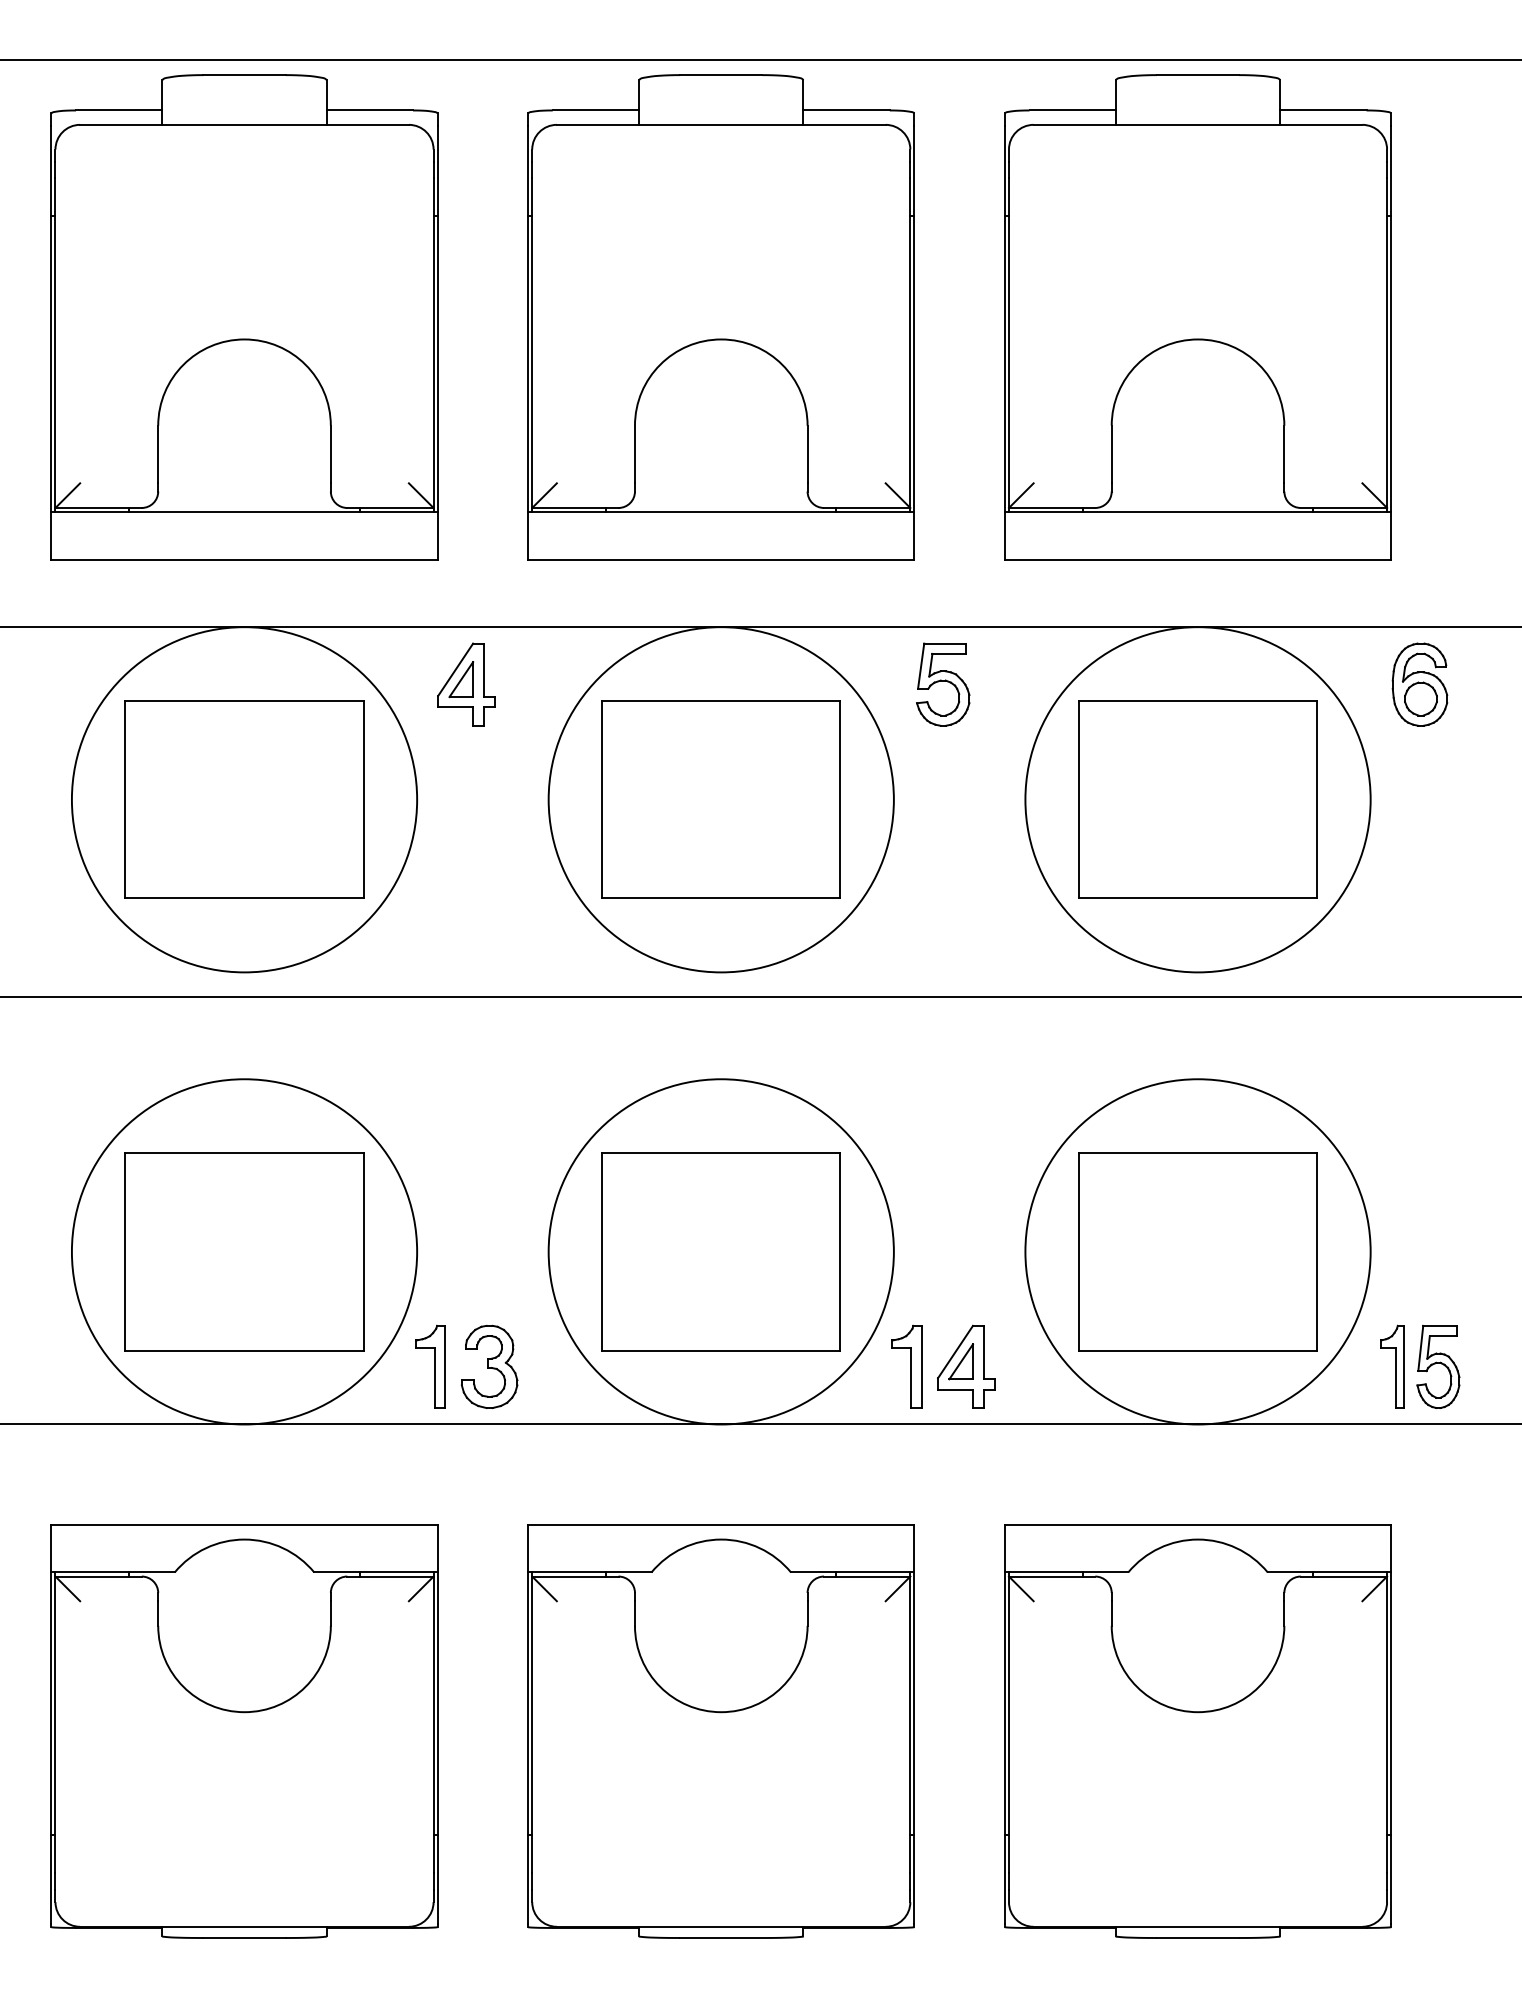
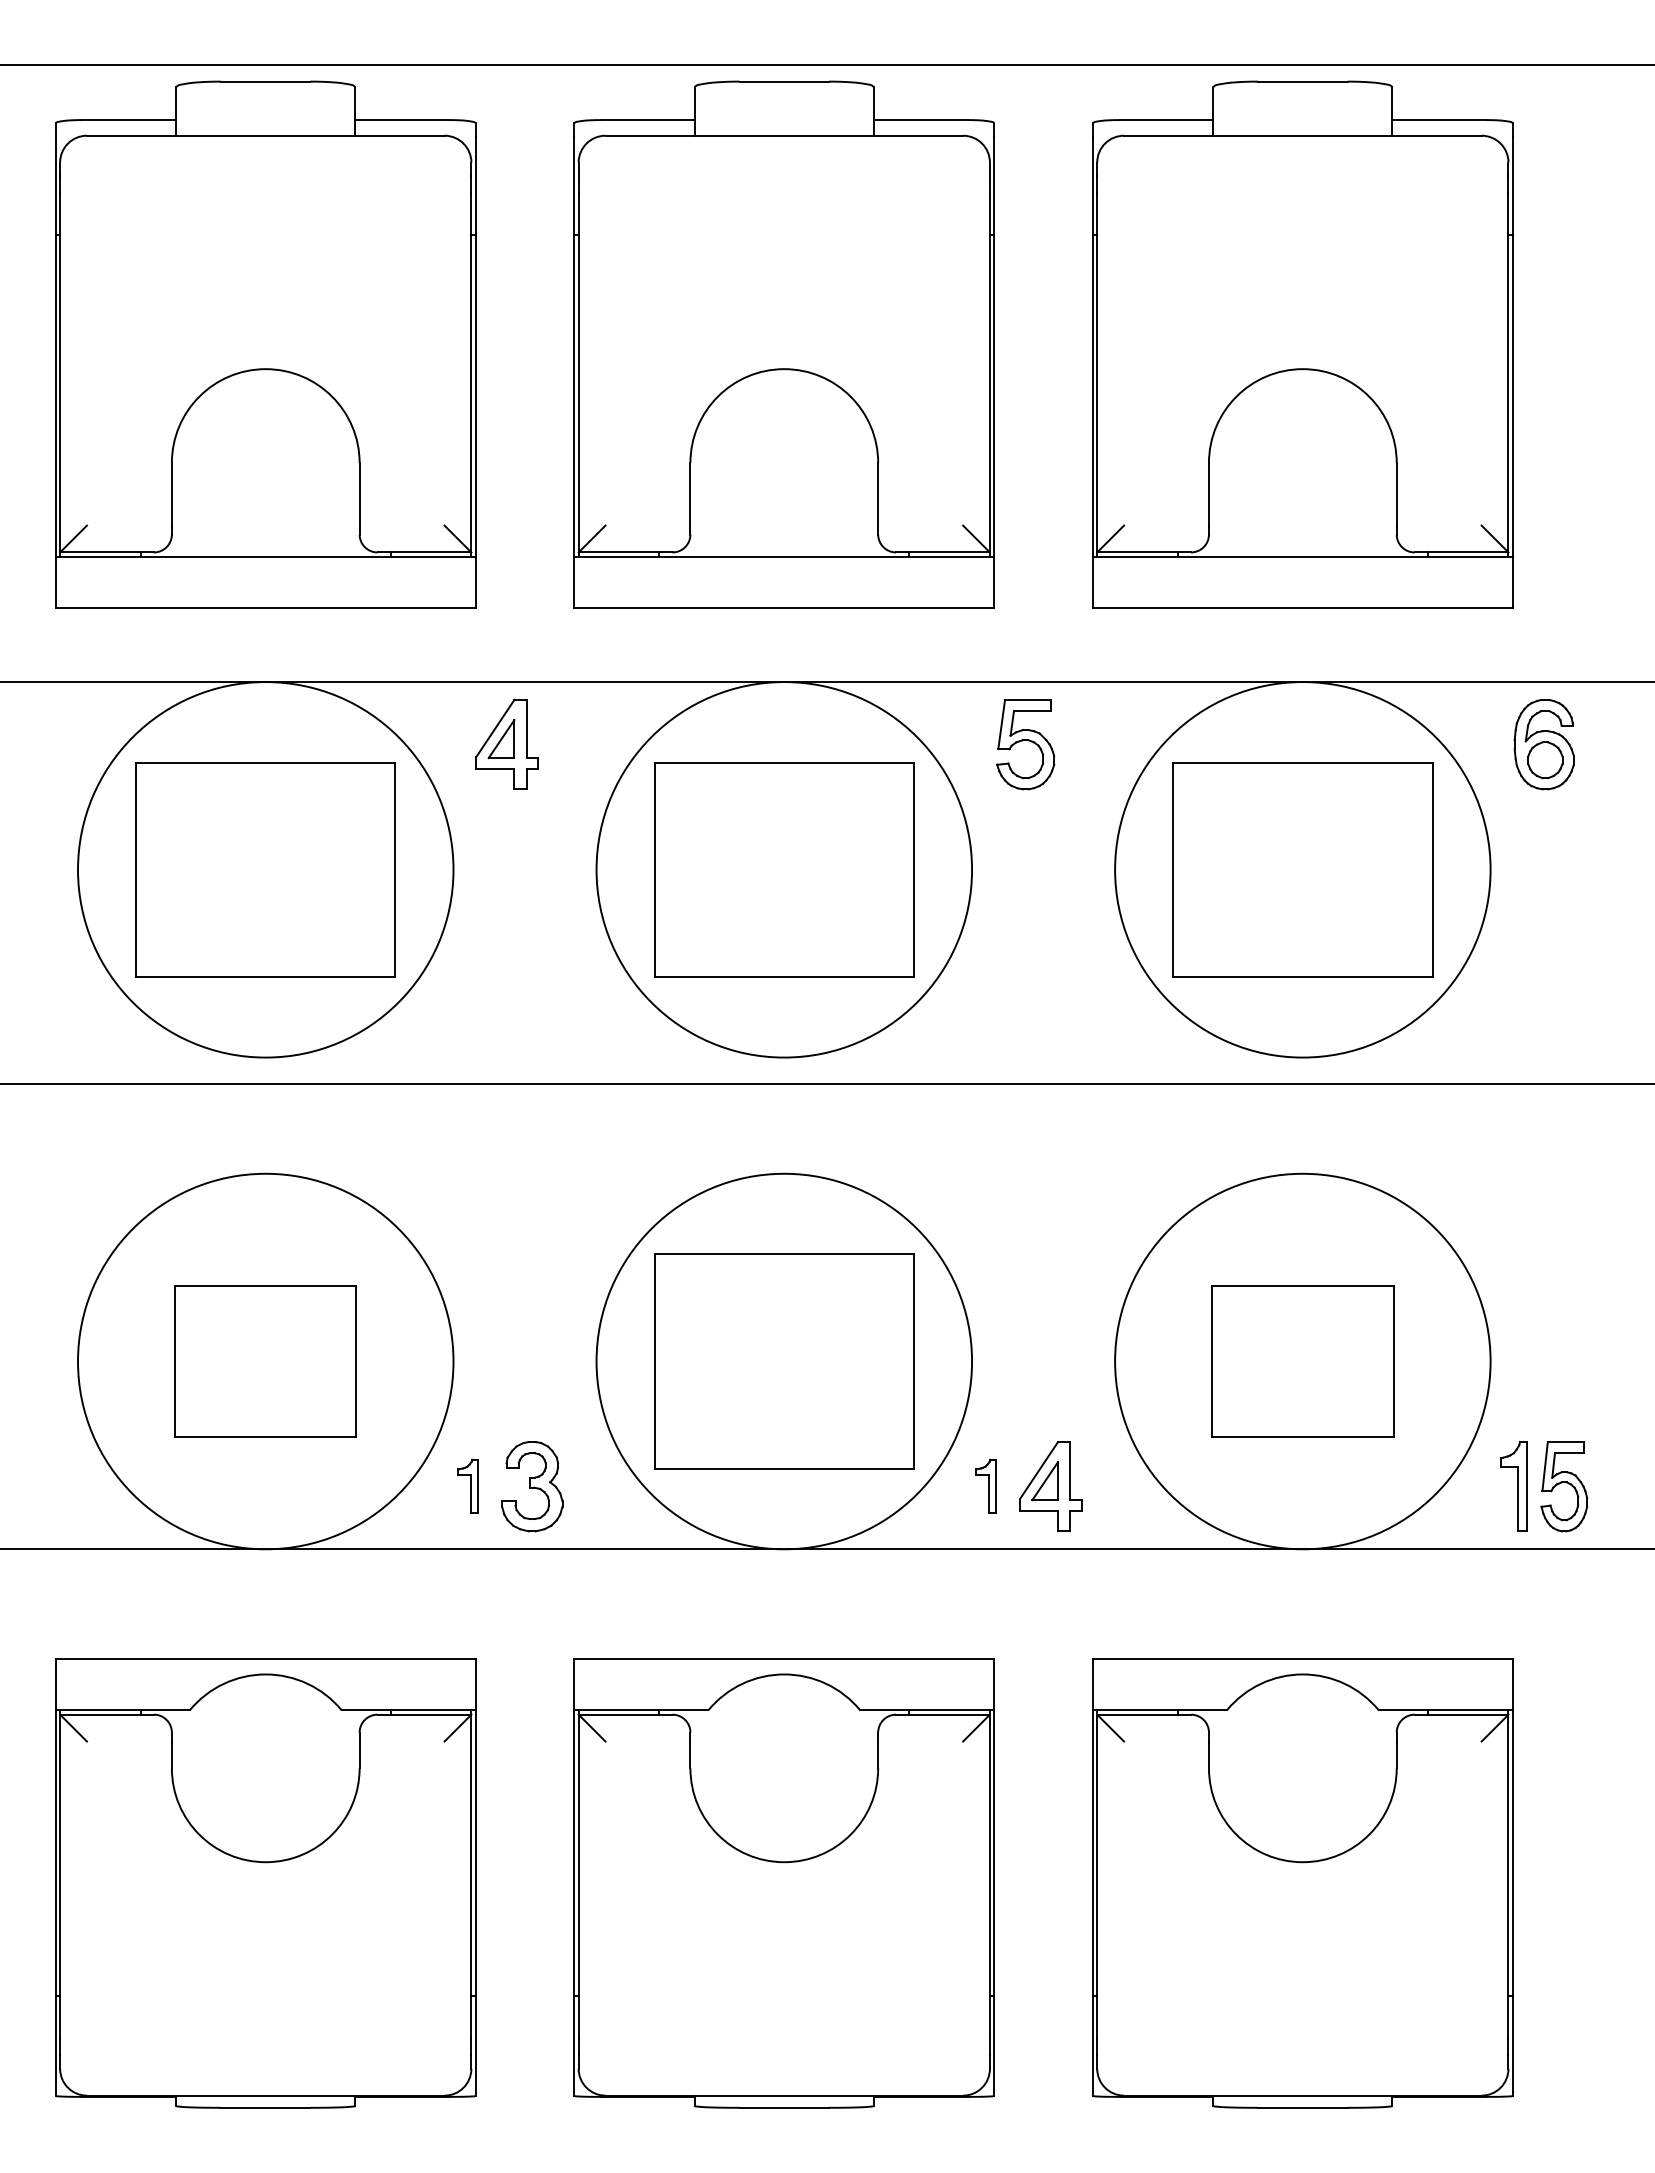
part: (244, 1251) -> (265, 1361), size x0.7
part: (1197, 1251) -> (1302, 1361), size x0.7
part: (430, 1366) -> (467, 1486), size x0.6
part: (906, 1366) -> (985, 1486), size x0.6

